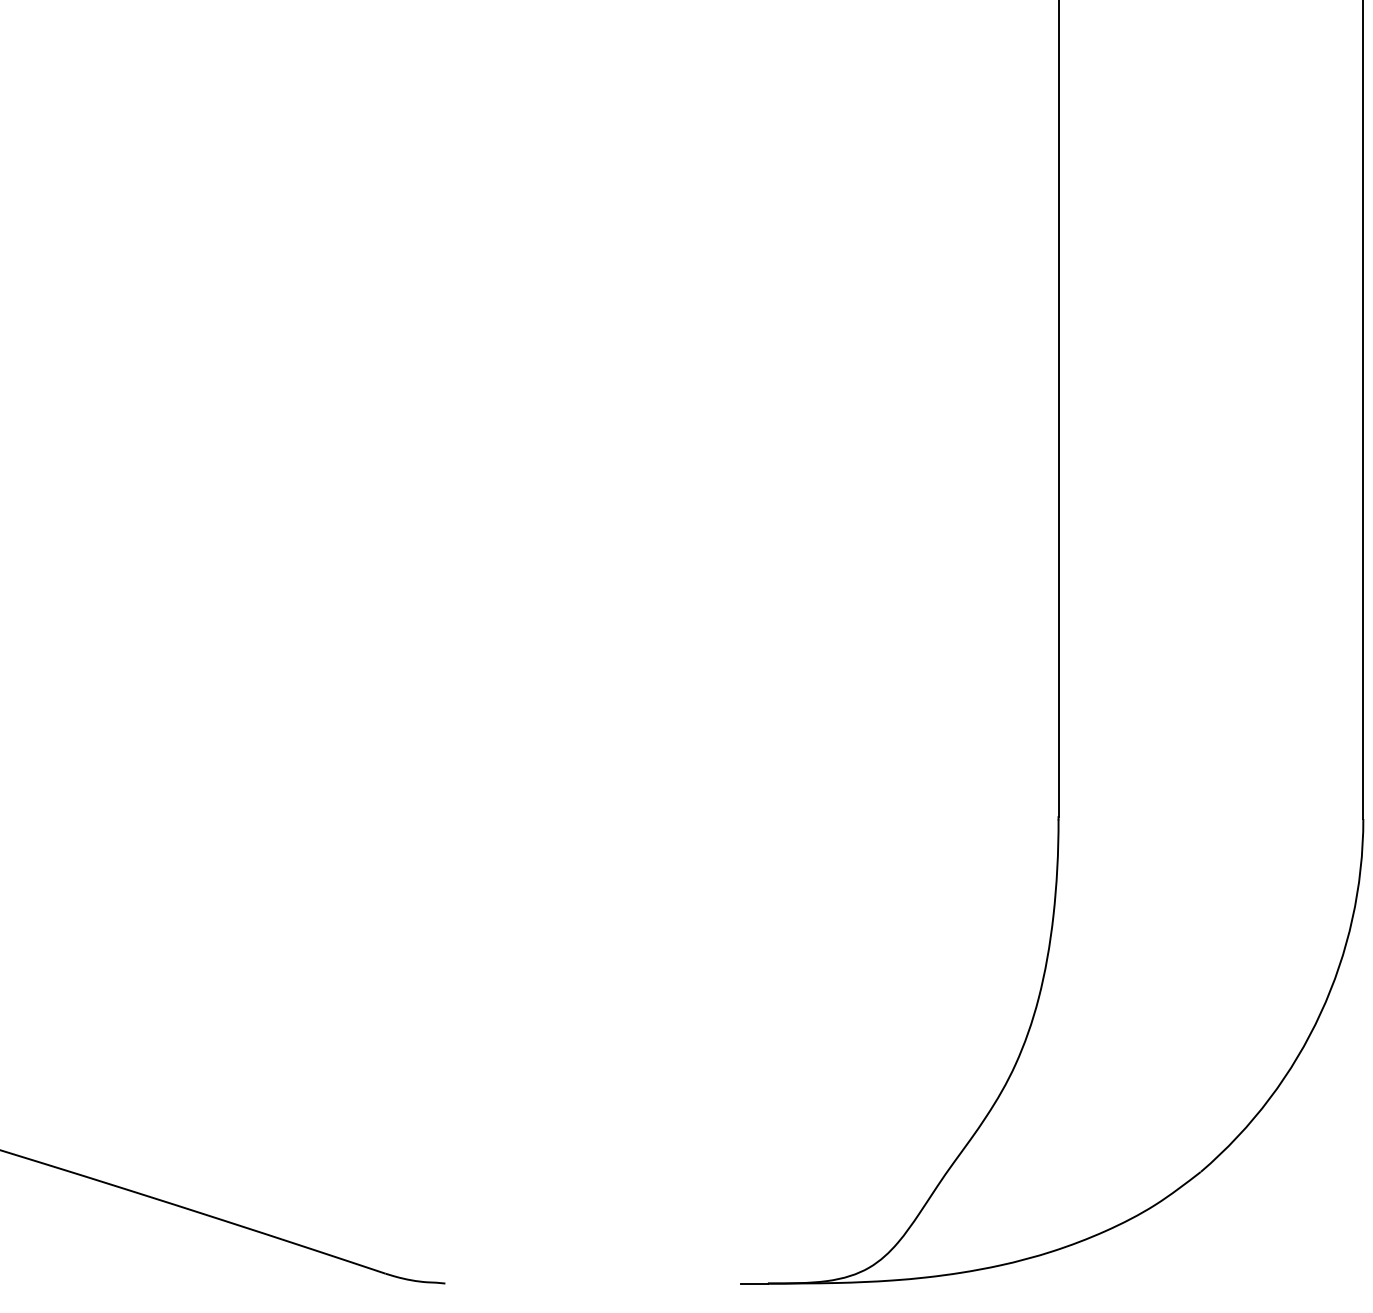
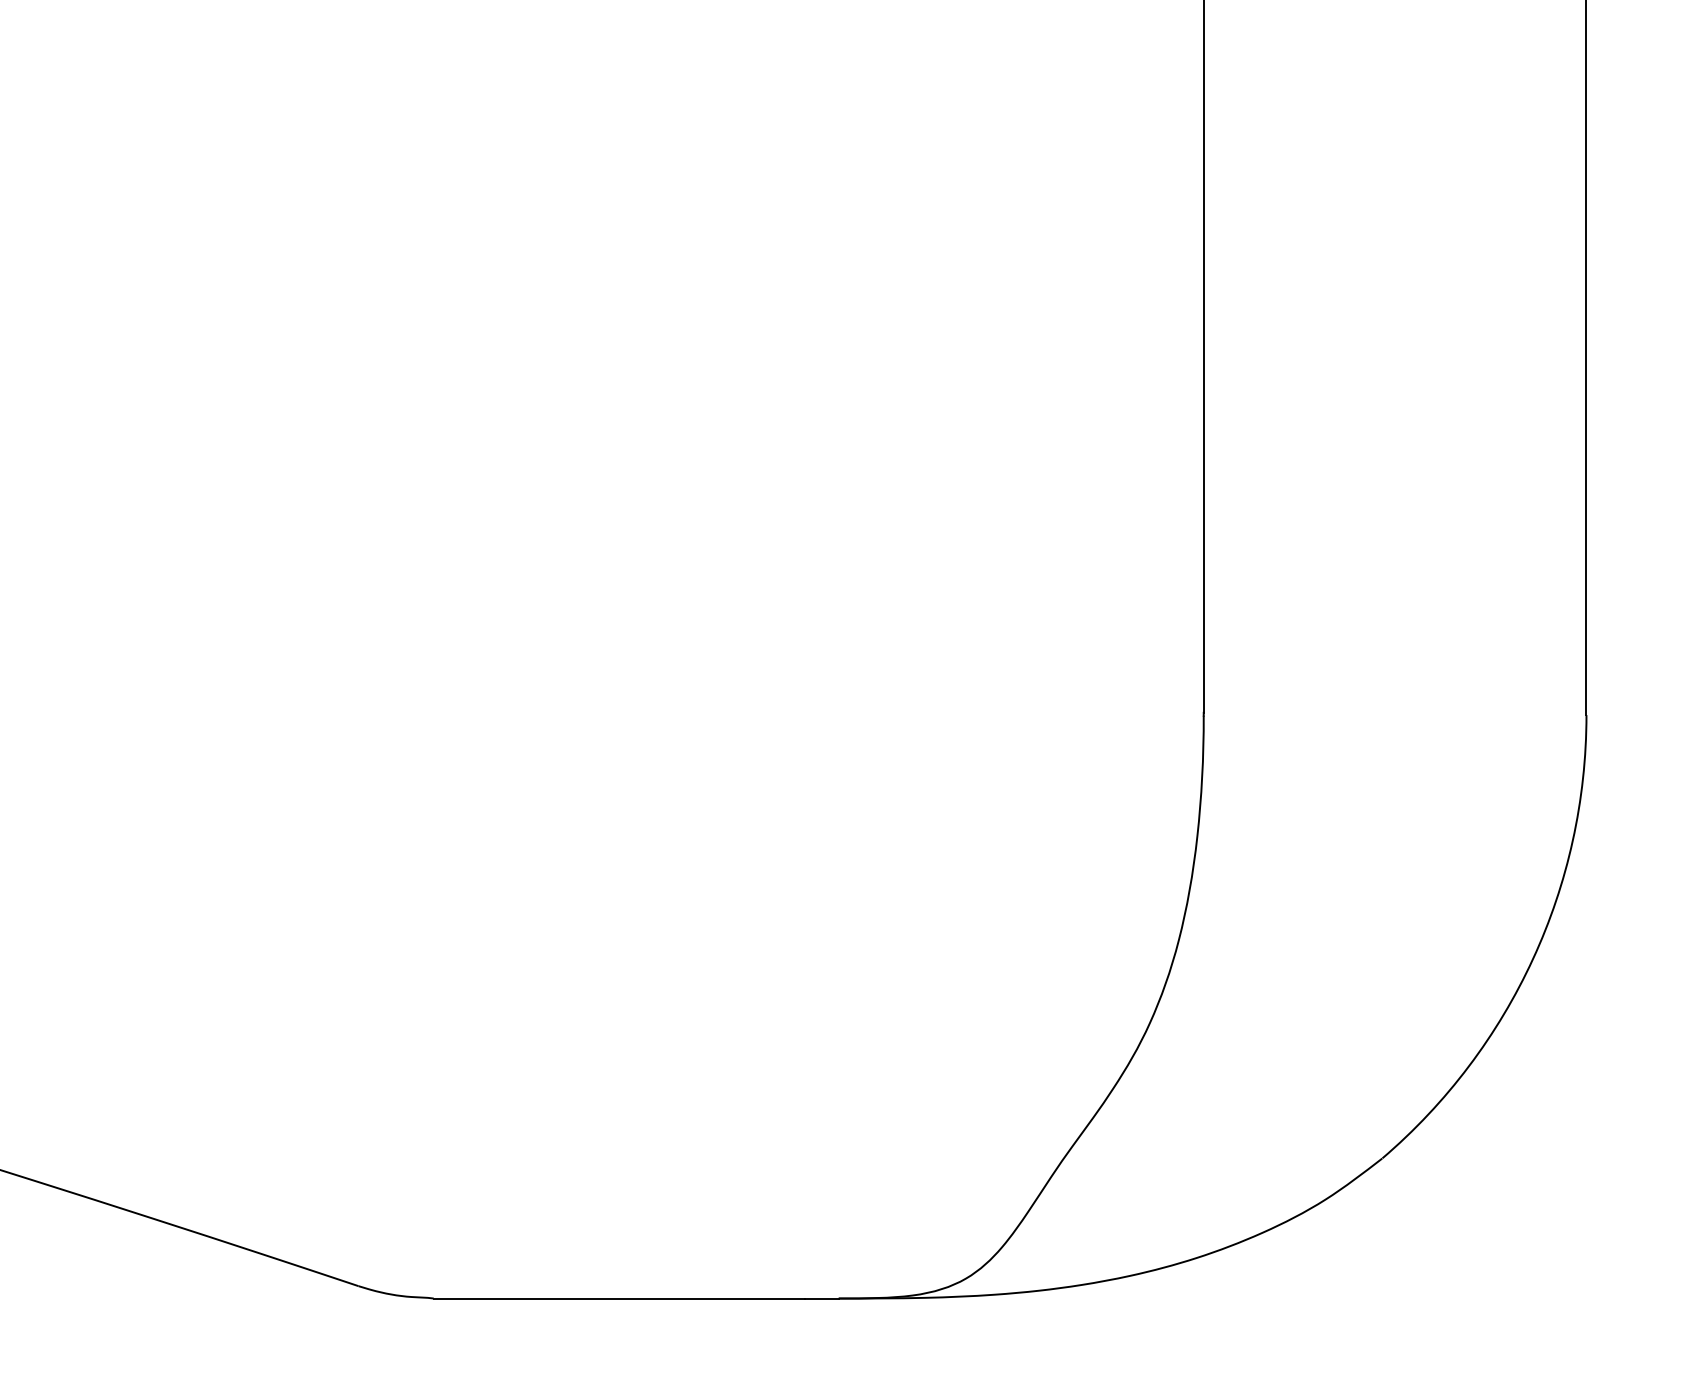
line: (593, 1283) -> (619, 1298), added

